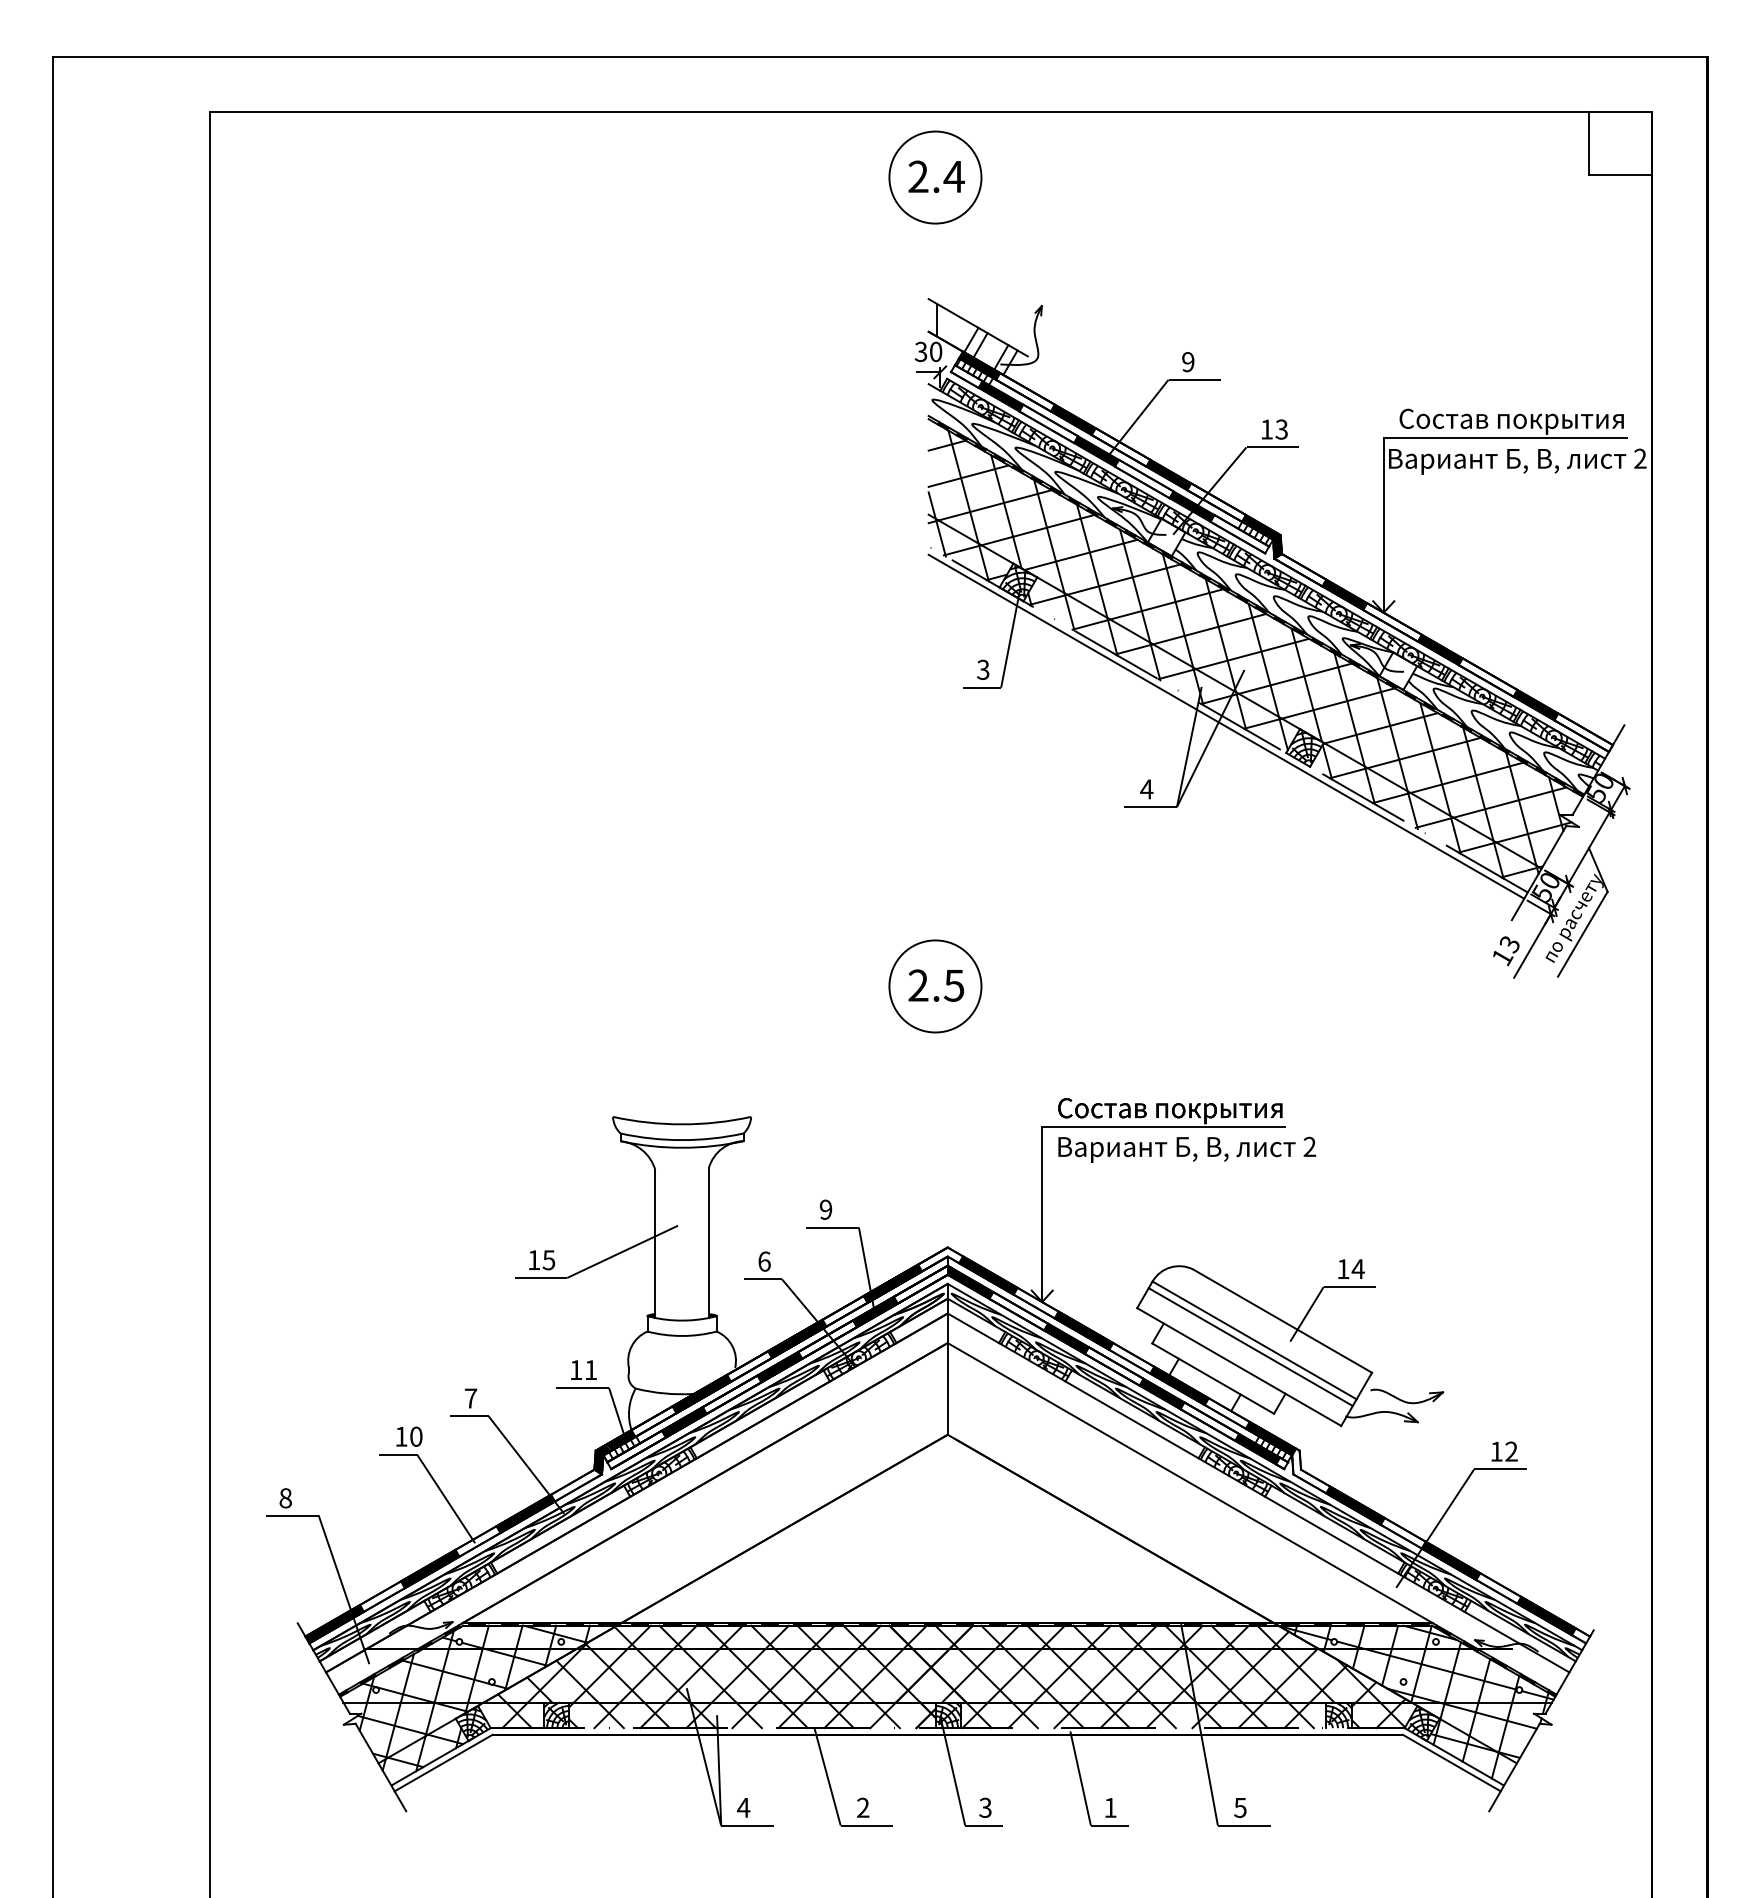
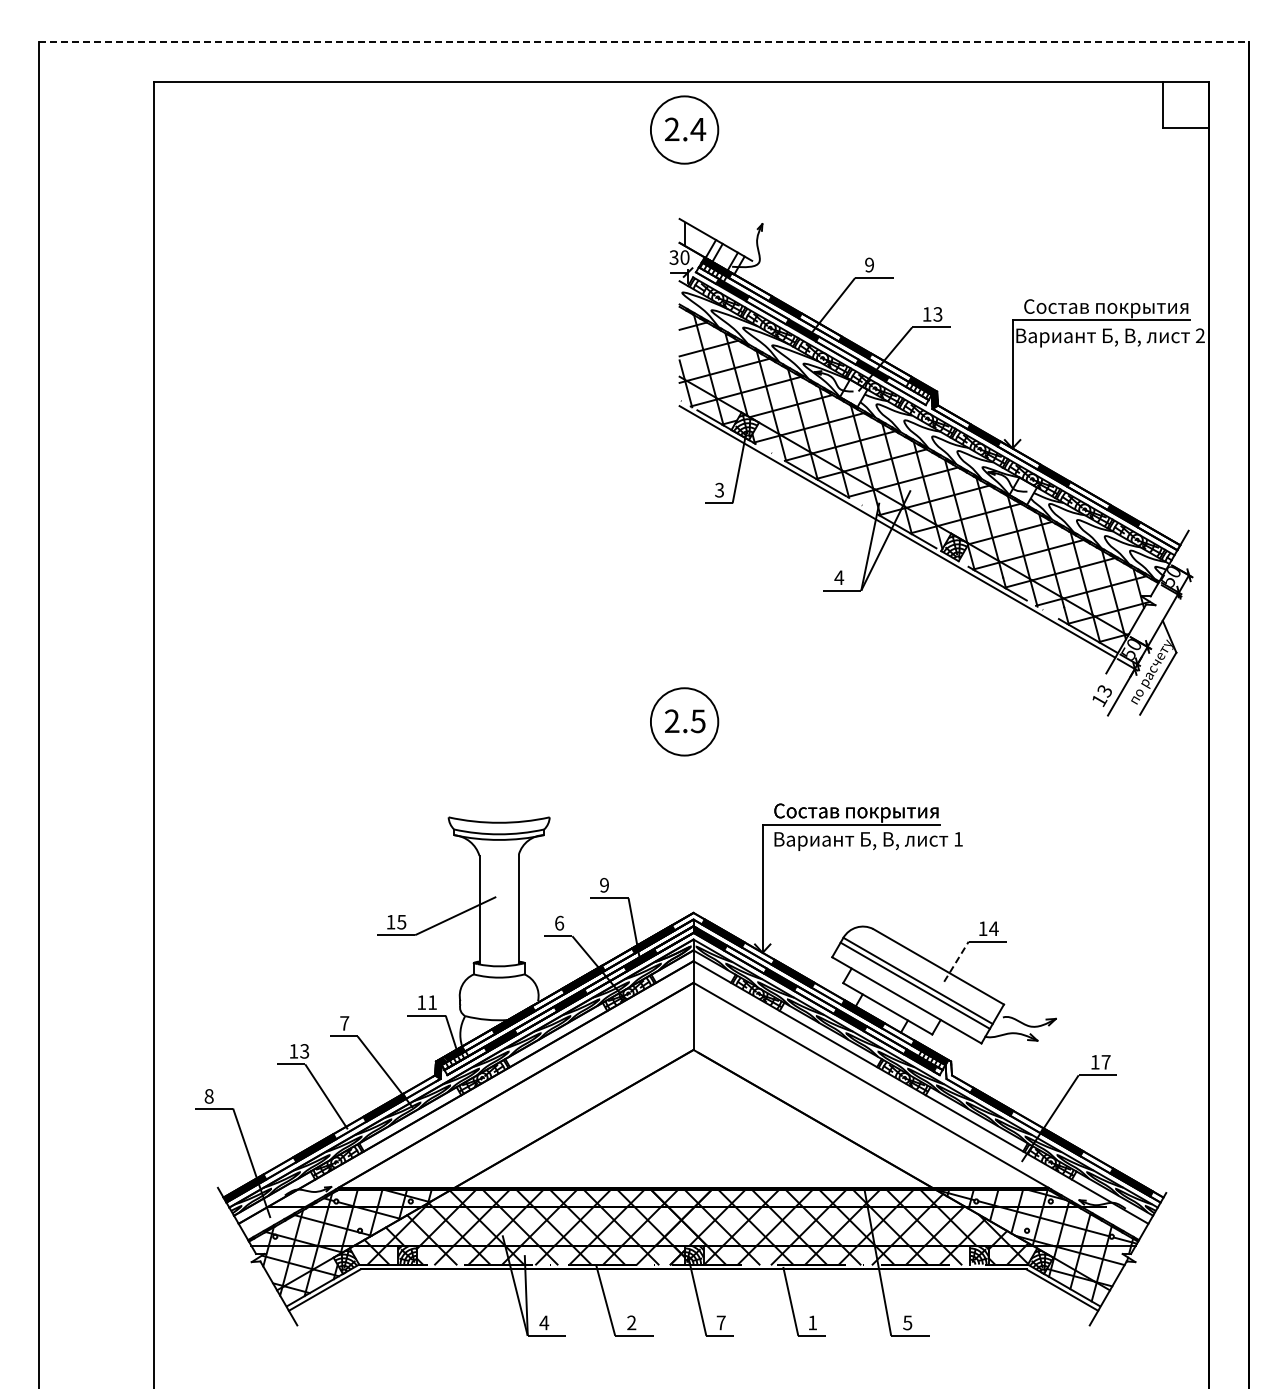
line: (880, 56) -> (644, 41), solid -> dashed
text: (1309, 1147) -> (958, 839), 2 -> 1
line: (1307, 1313) -> (956, 961), solid -> dashed
text: (416, 1436) -> (304, 1051), 10 -> 13
text: (1510, 1450) -> (1105, 1061), 12 -> 17
text: (984, 1807) -> (720, 1322), 3 -> 7

